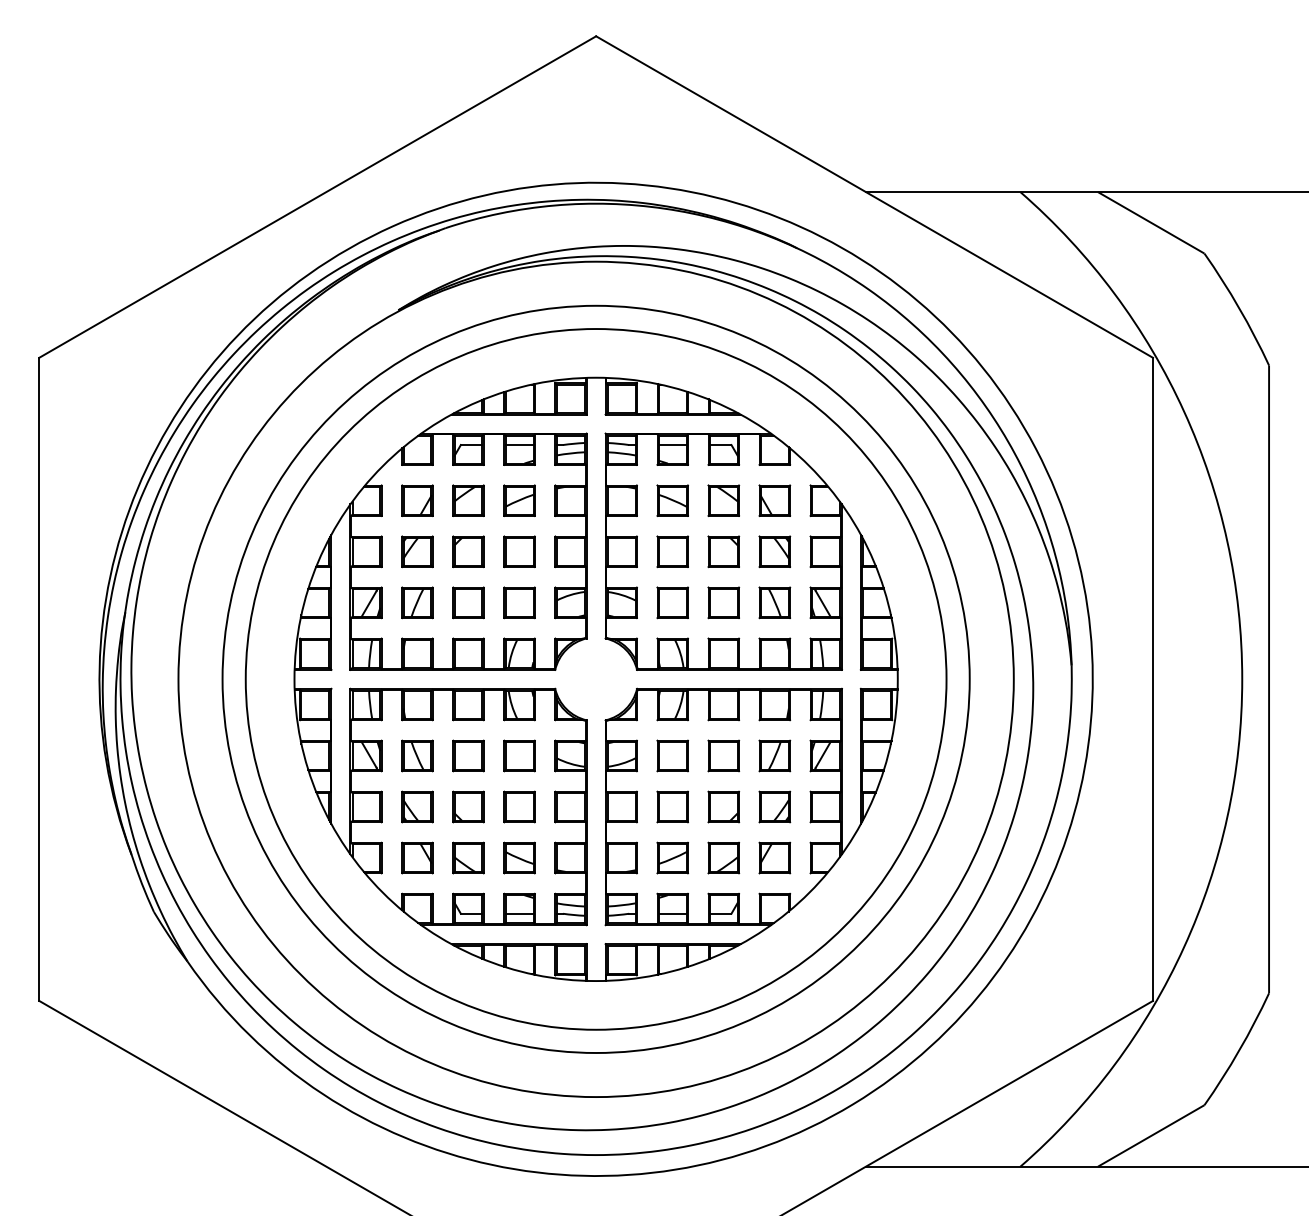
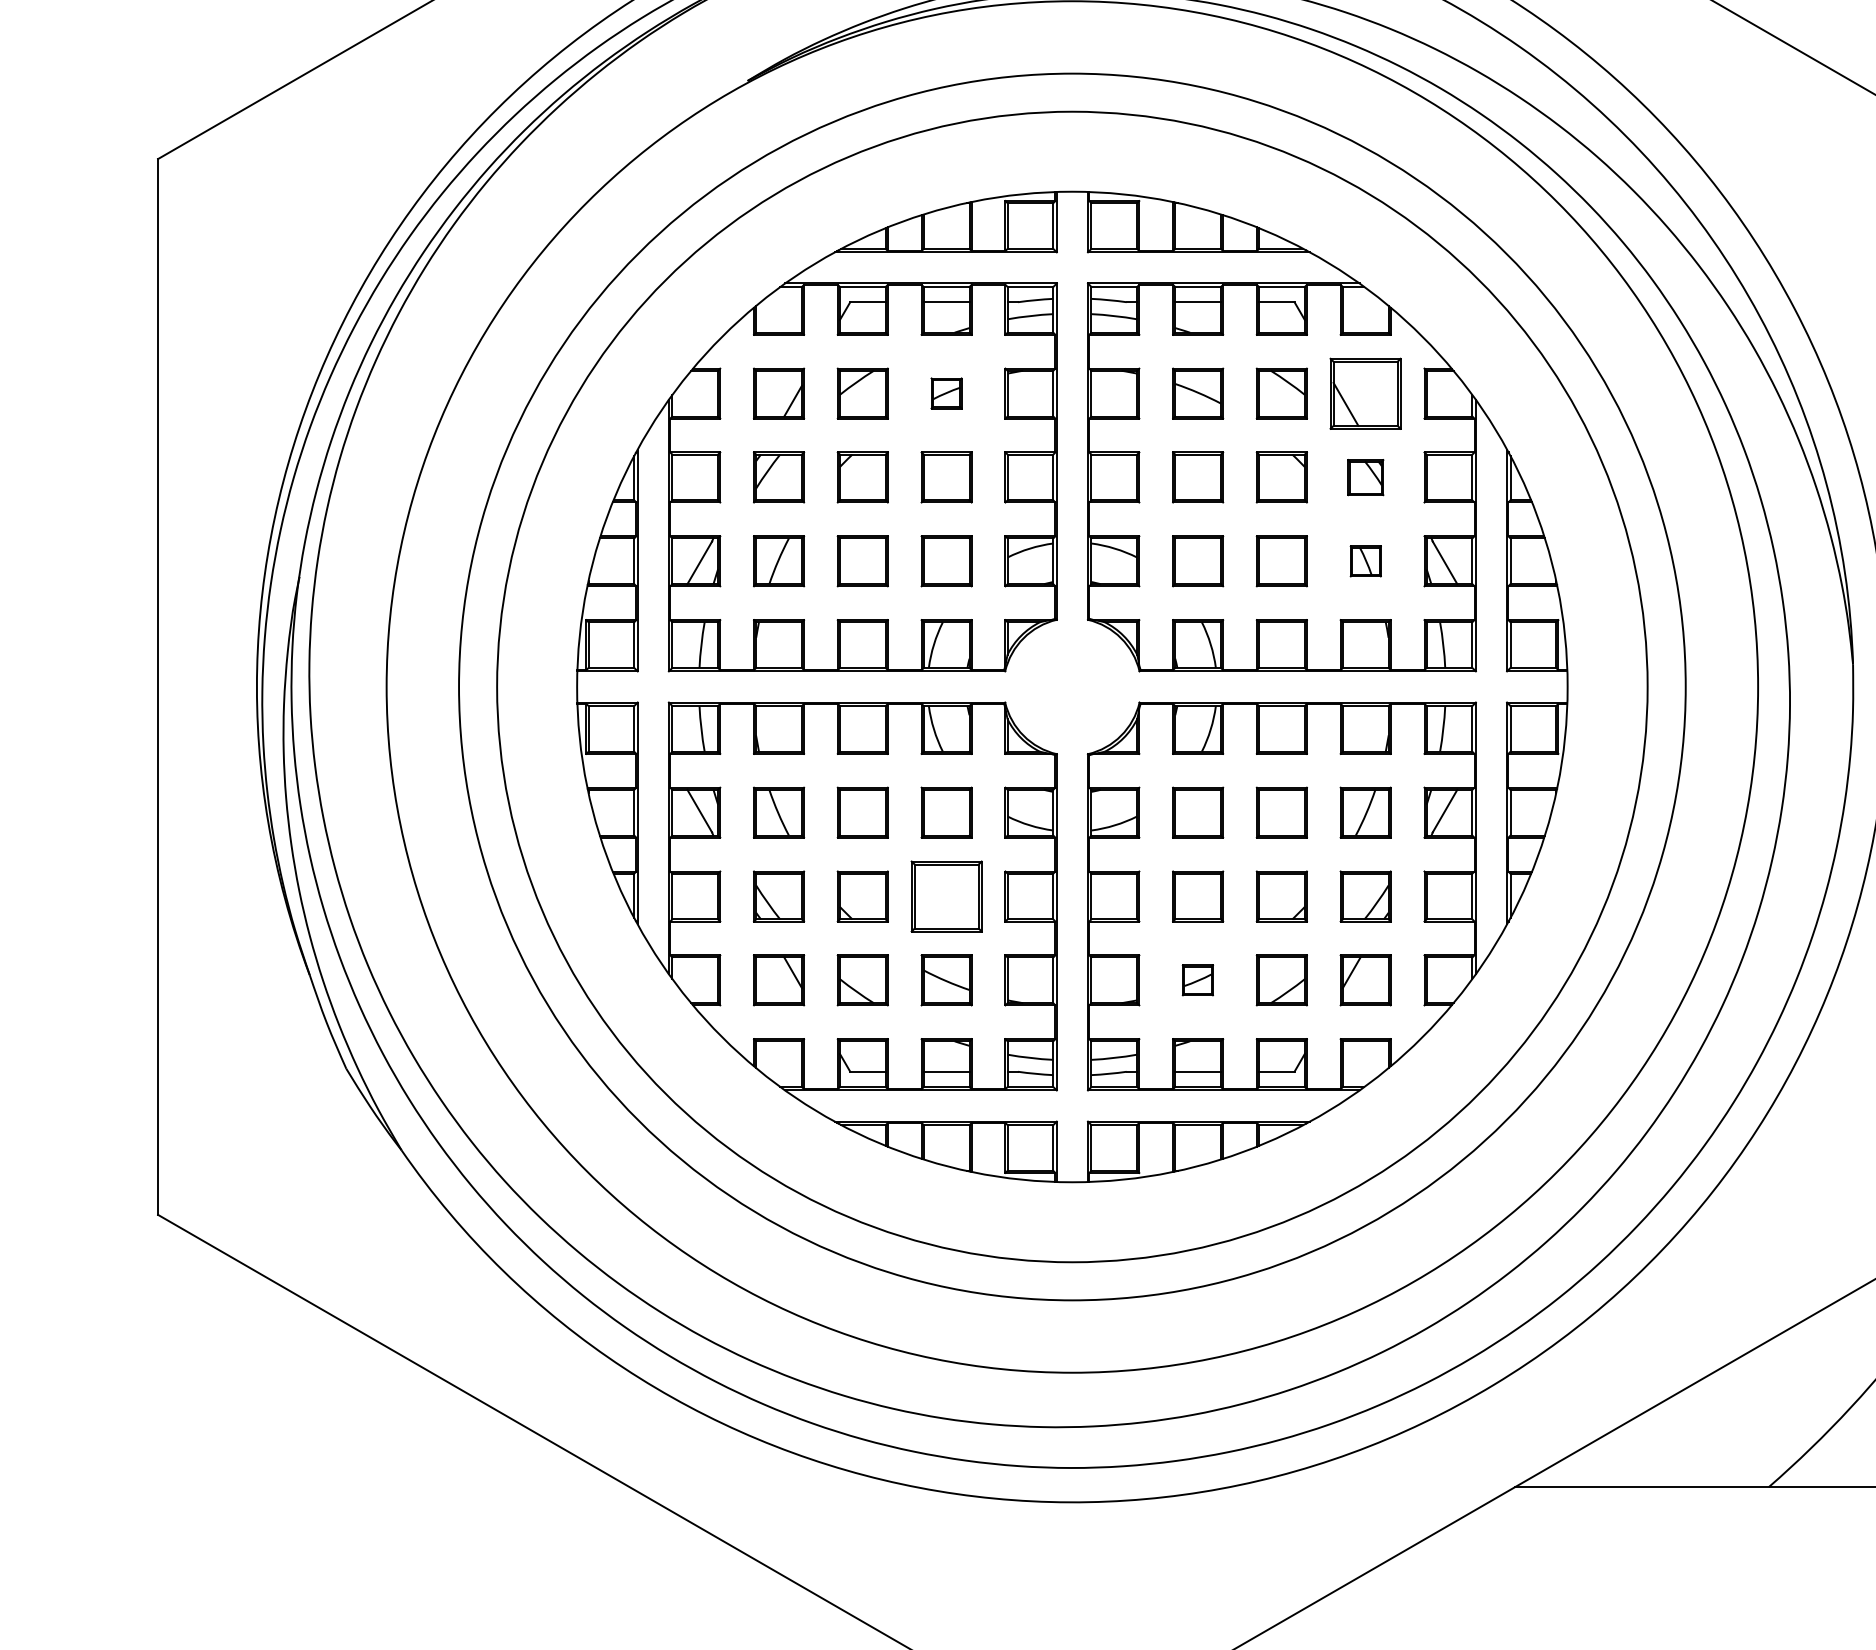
part: (519, 500) -> (946, 393), size x0.6
part: (774, 500) -> (1365, 393), size x1.4
part: (774, 551) -> (1365, 477), size x0.7
part: (774, 602) -> (1365, 560), size x0.6
part: (519, 806) -> (946, 895), size x1.4
part: (672, 857) -> (1197, 979), size x0.6

